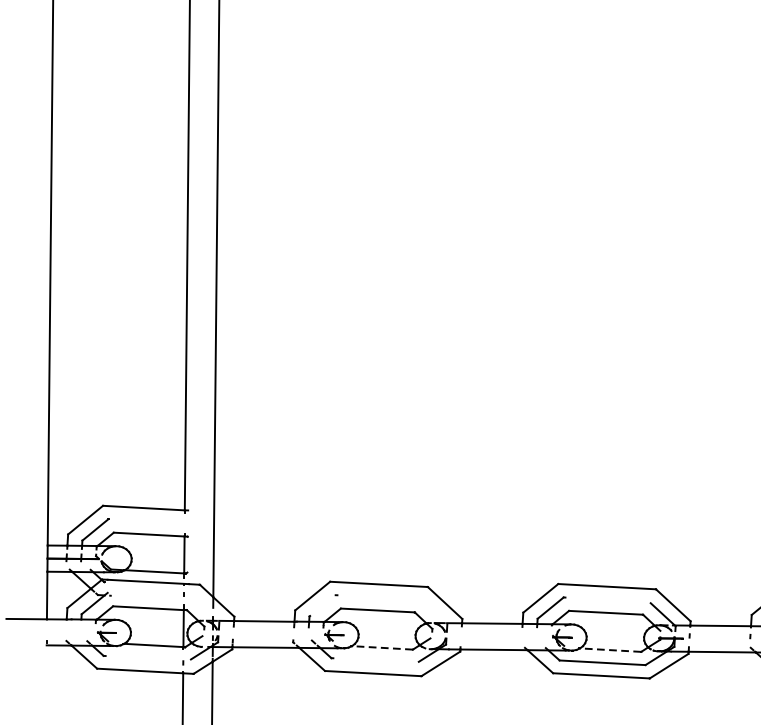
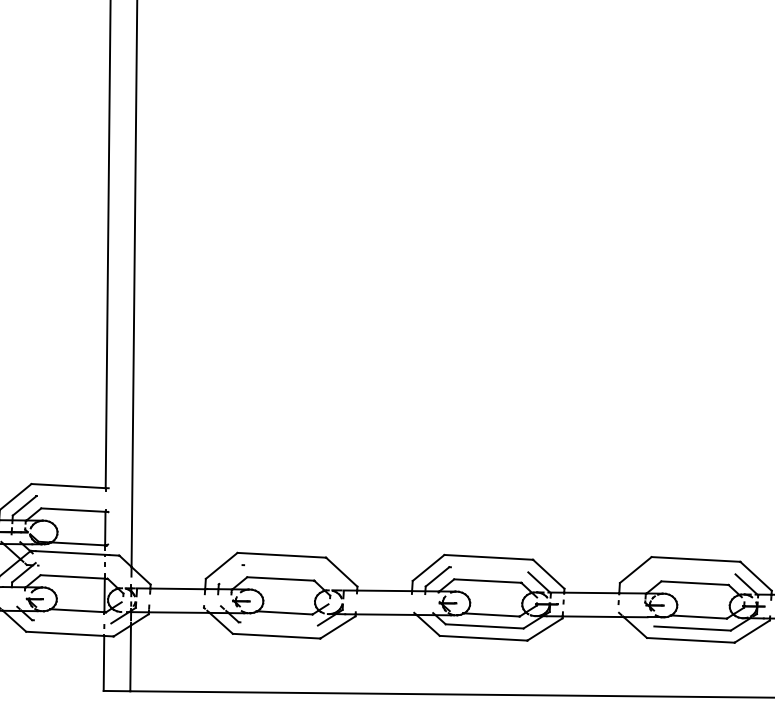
line: (381, 647) -> (284, 612), dashed -> solid
line: (610, 649) -> (491, 614), dashed -> solid

